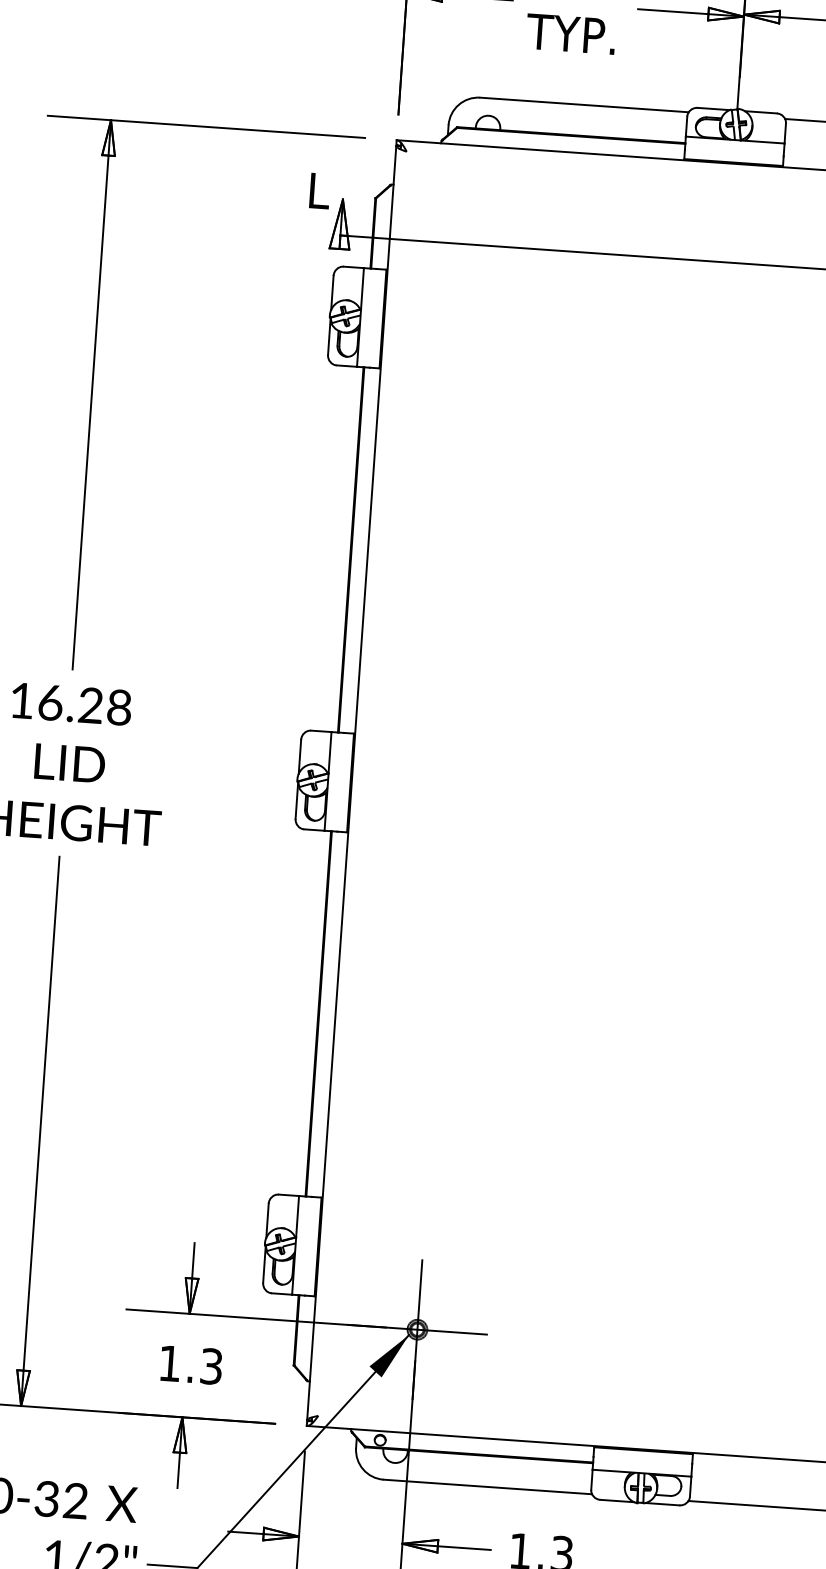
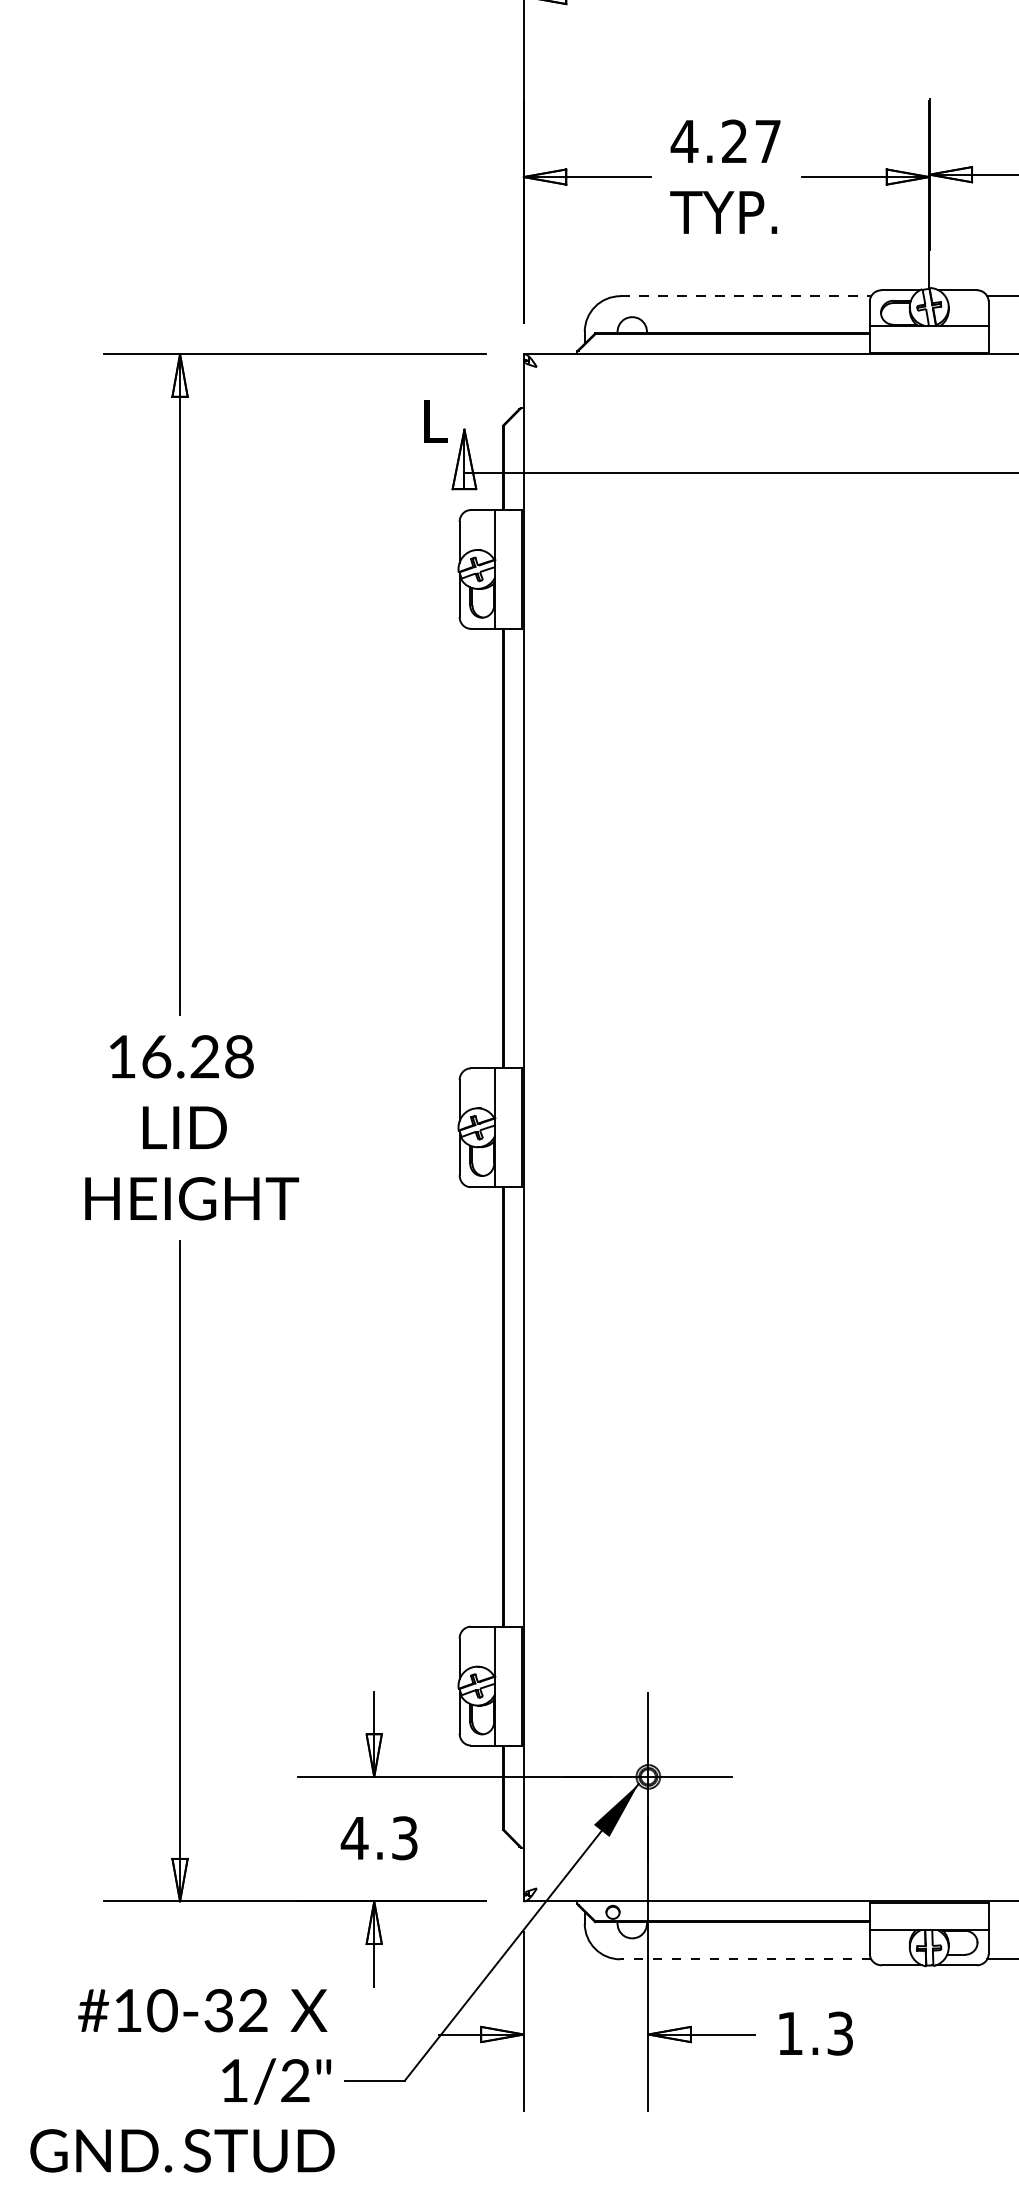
line: (585, 105) -> (746, 296), solid -> dashed
text: (169, 1363) -> (354, 1838), 1.3 -> 4.3
line: (487, 1487) -> (745, 1959), solid -> dashed

